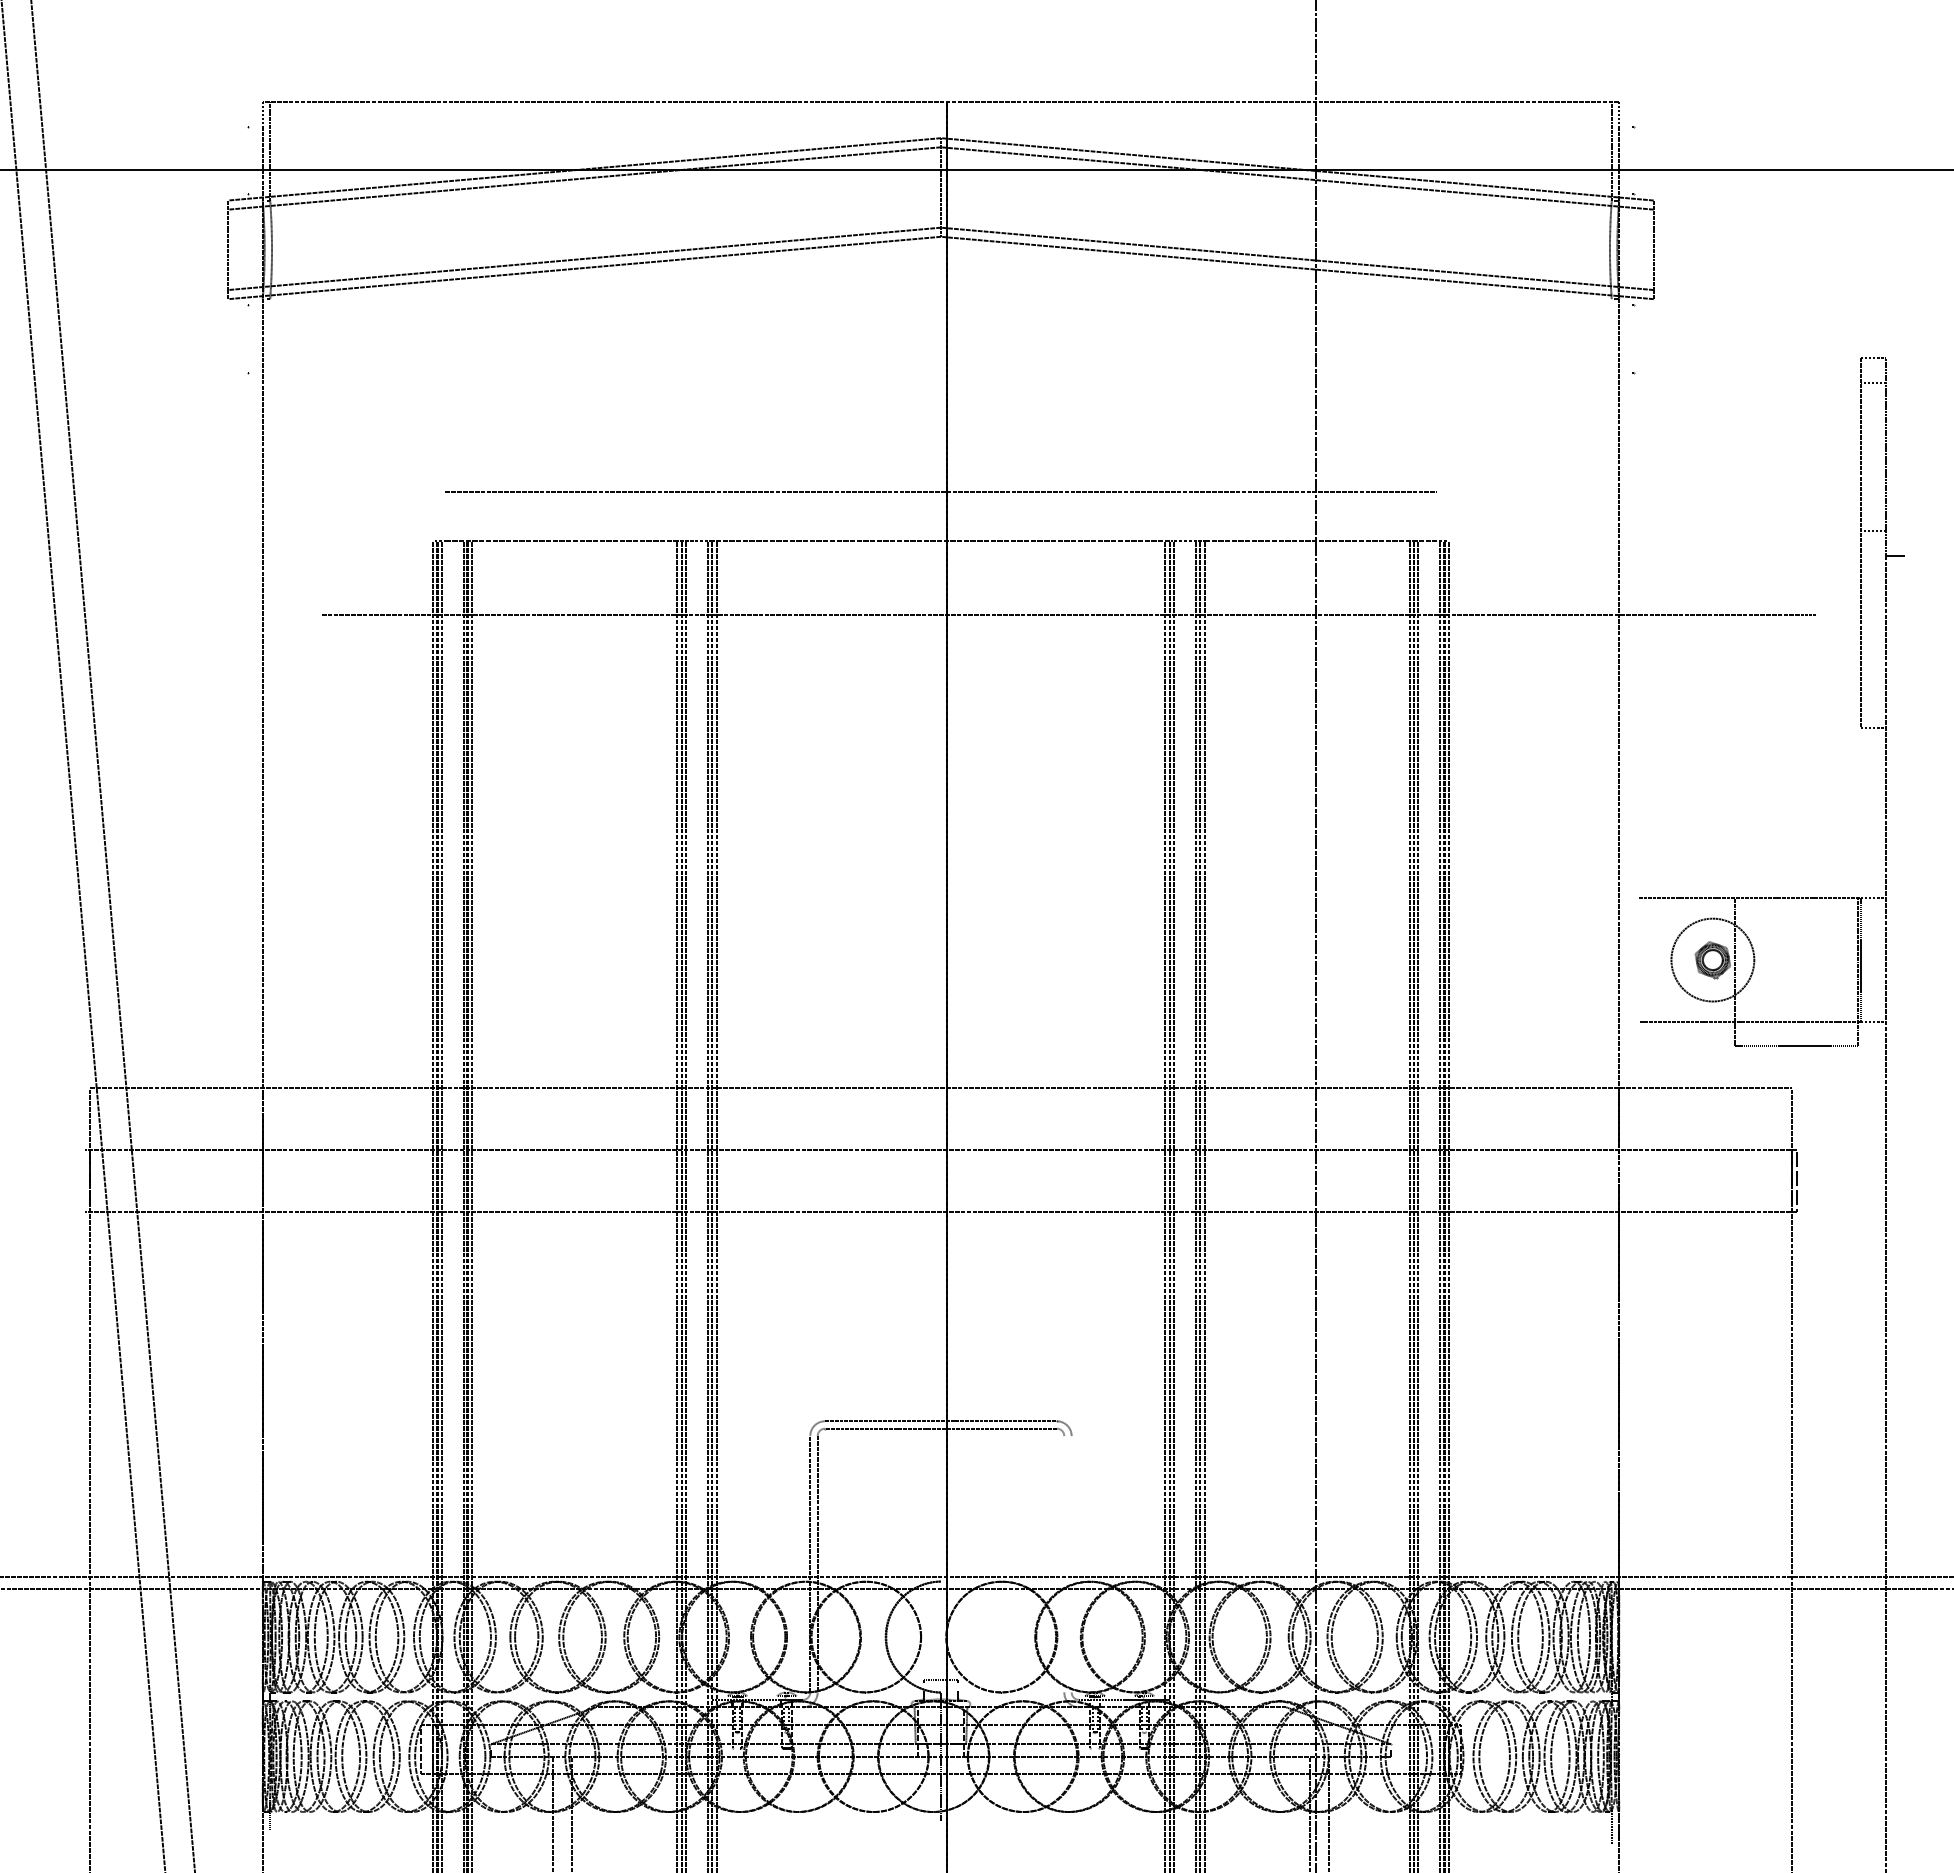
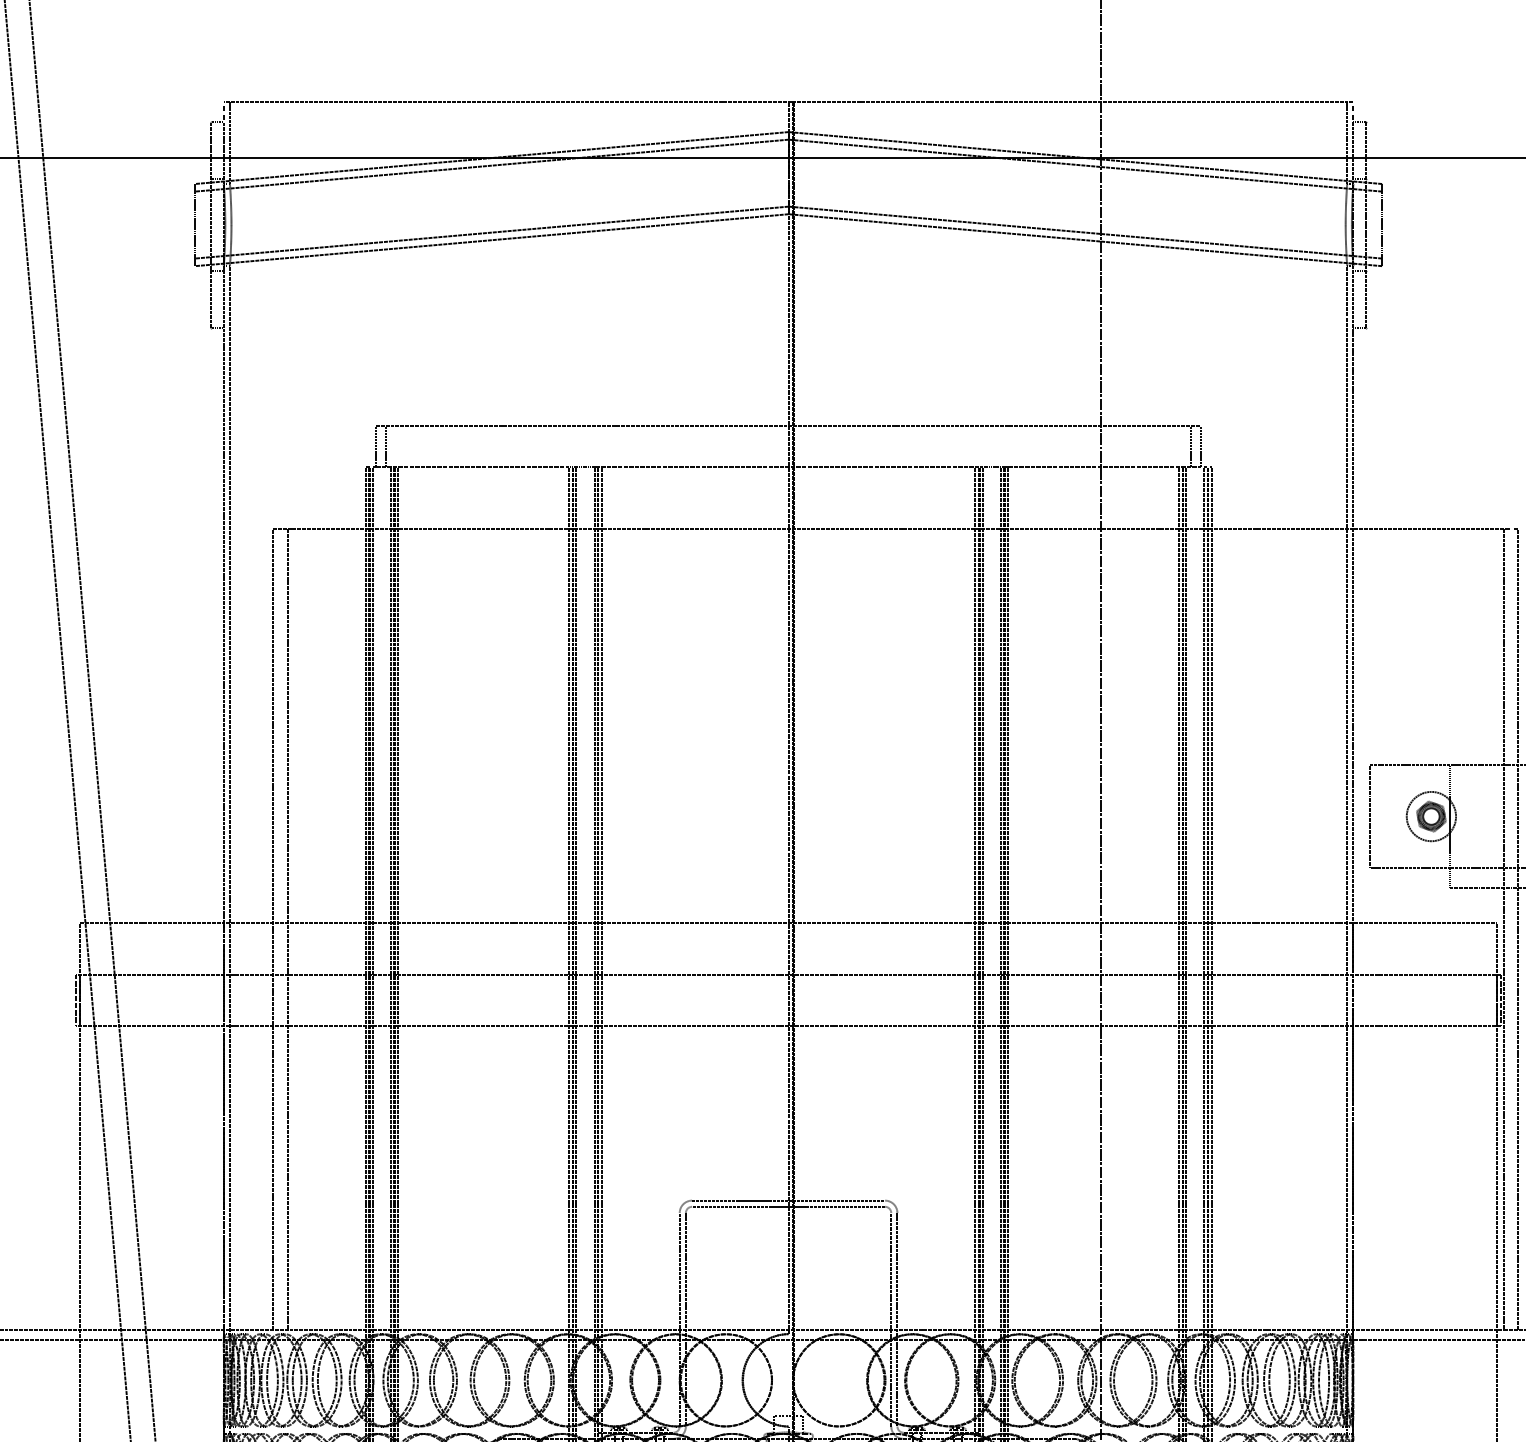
line: (248, 249) -> (211, 224), added
line: (1633, 249) -> (1365, 224), added
line: (445, 515) -> (375, 446), added
line: (457, 515) -> (385, 446), added
line: (1424, 515) -> (1191, 446), added
line: (1436, 515) -> (1201, 446), added
line: (941, 841) -> (789, 717), added
line: (270, 944) -> (230, 803), added
line: (1611, 951) -> (1346, 809), added
line: (1638, 959) -> (1369, 816), added
circle: (1712, 959) -> (1431, 816), size x0.71
line: (321, 1095) -> (272, 929), added
line: (339, 1095) -> (287, 929), added
line: (1799, 1095) -> (1503, 929), added
line: (1817, 1095) -> (1518, 929), added
line: (85, 1180) -> (76, 1000), added
line: (1064, 1564) -> (891, 1319), added
line: (1071, 1564) -> (897, 1319), added

